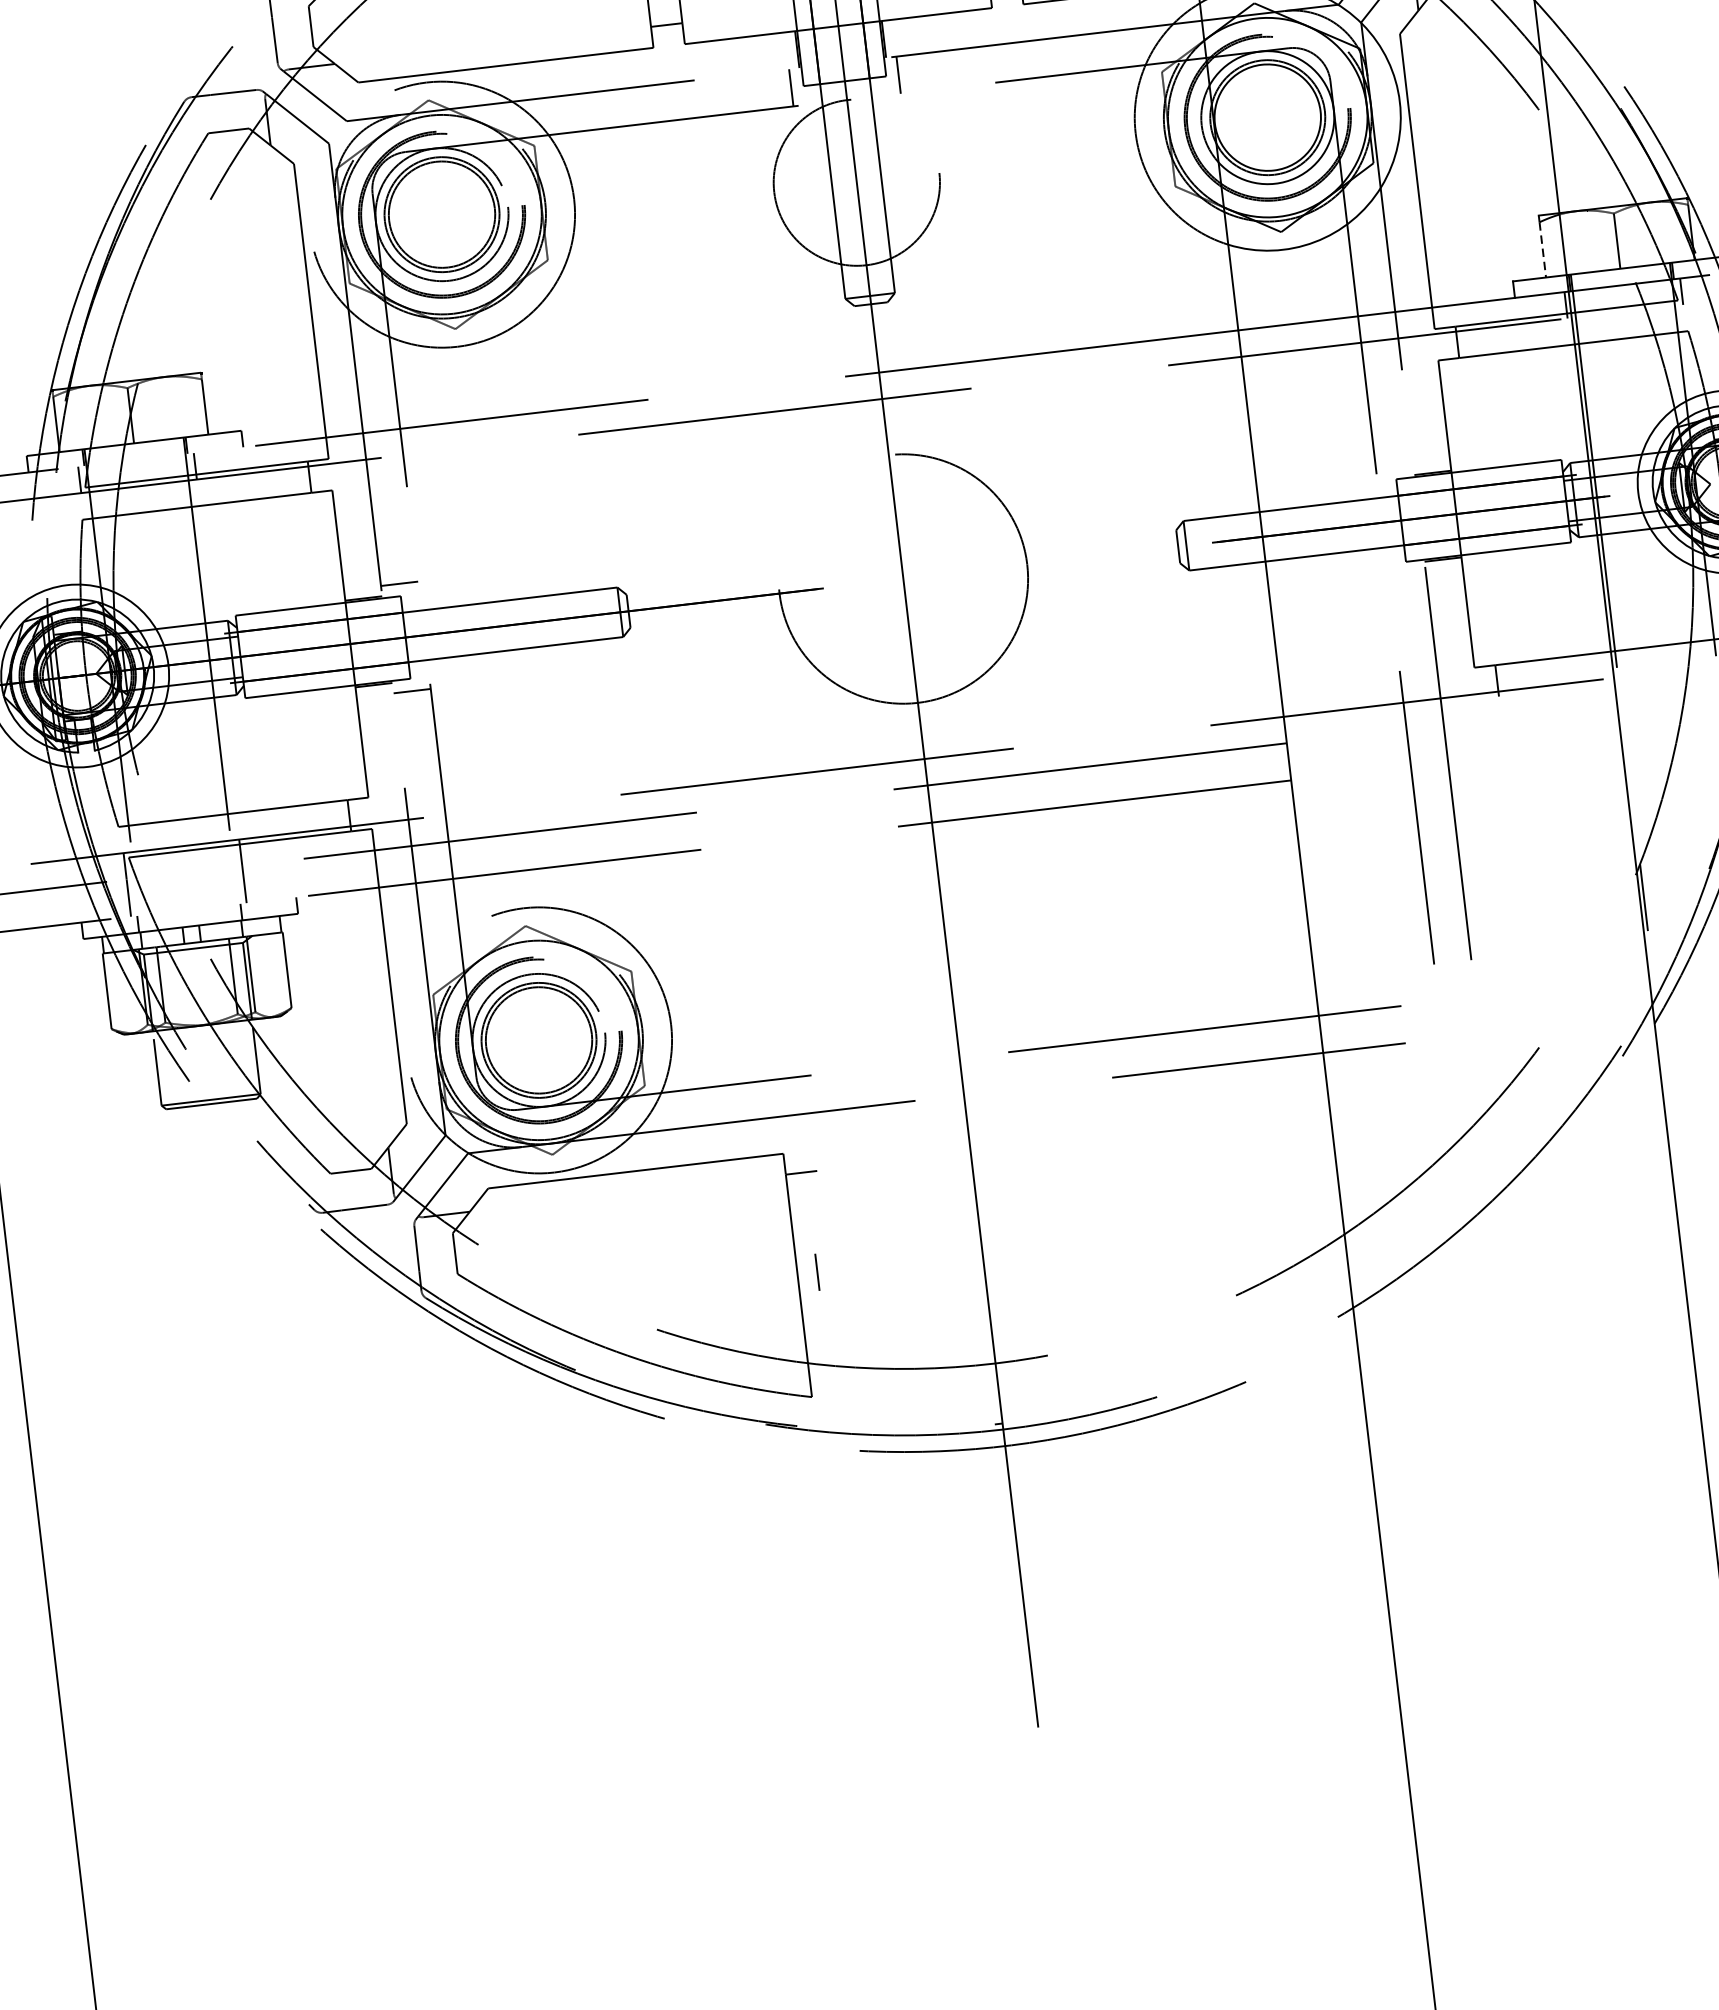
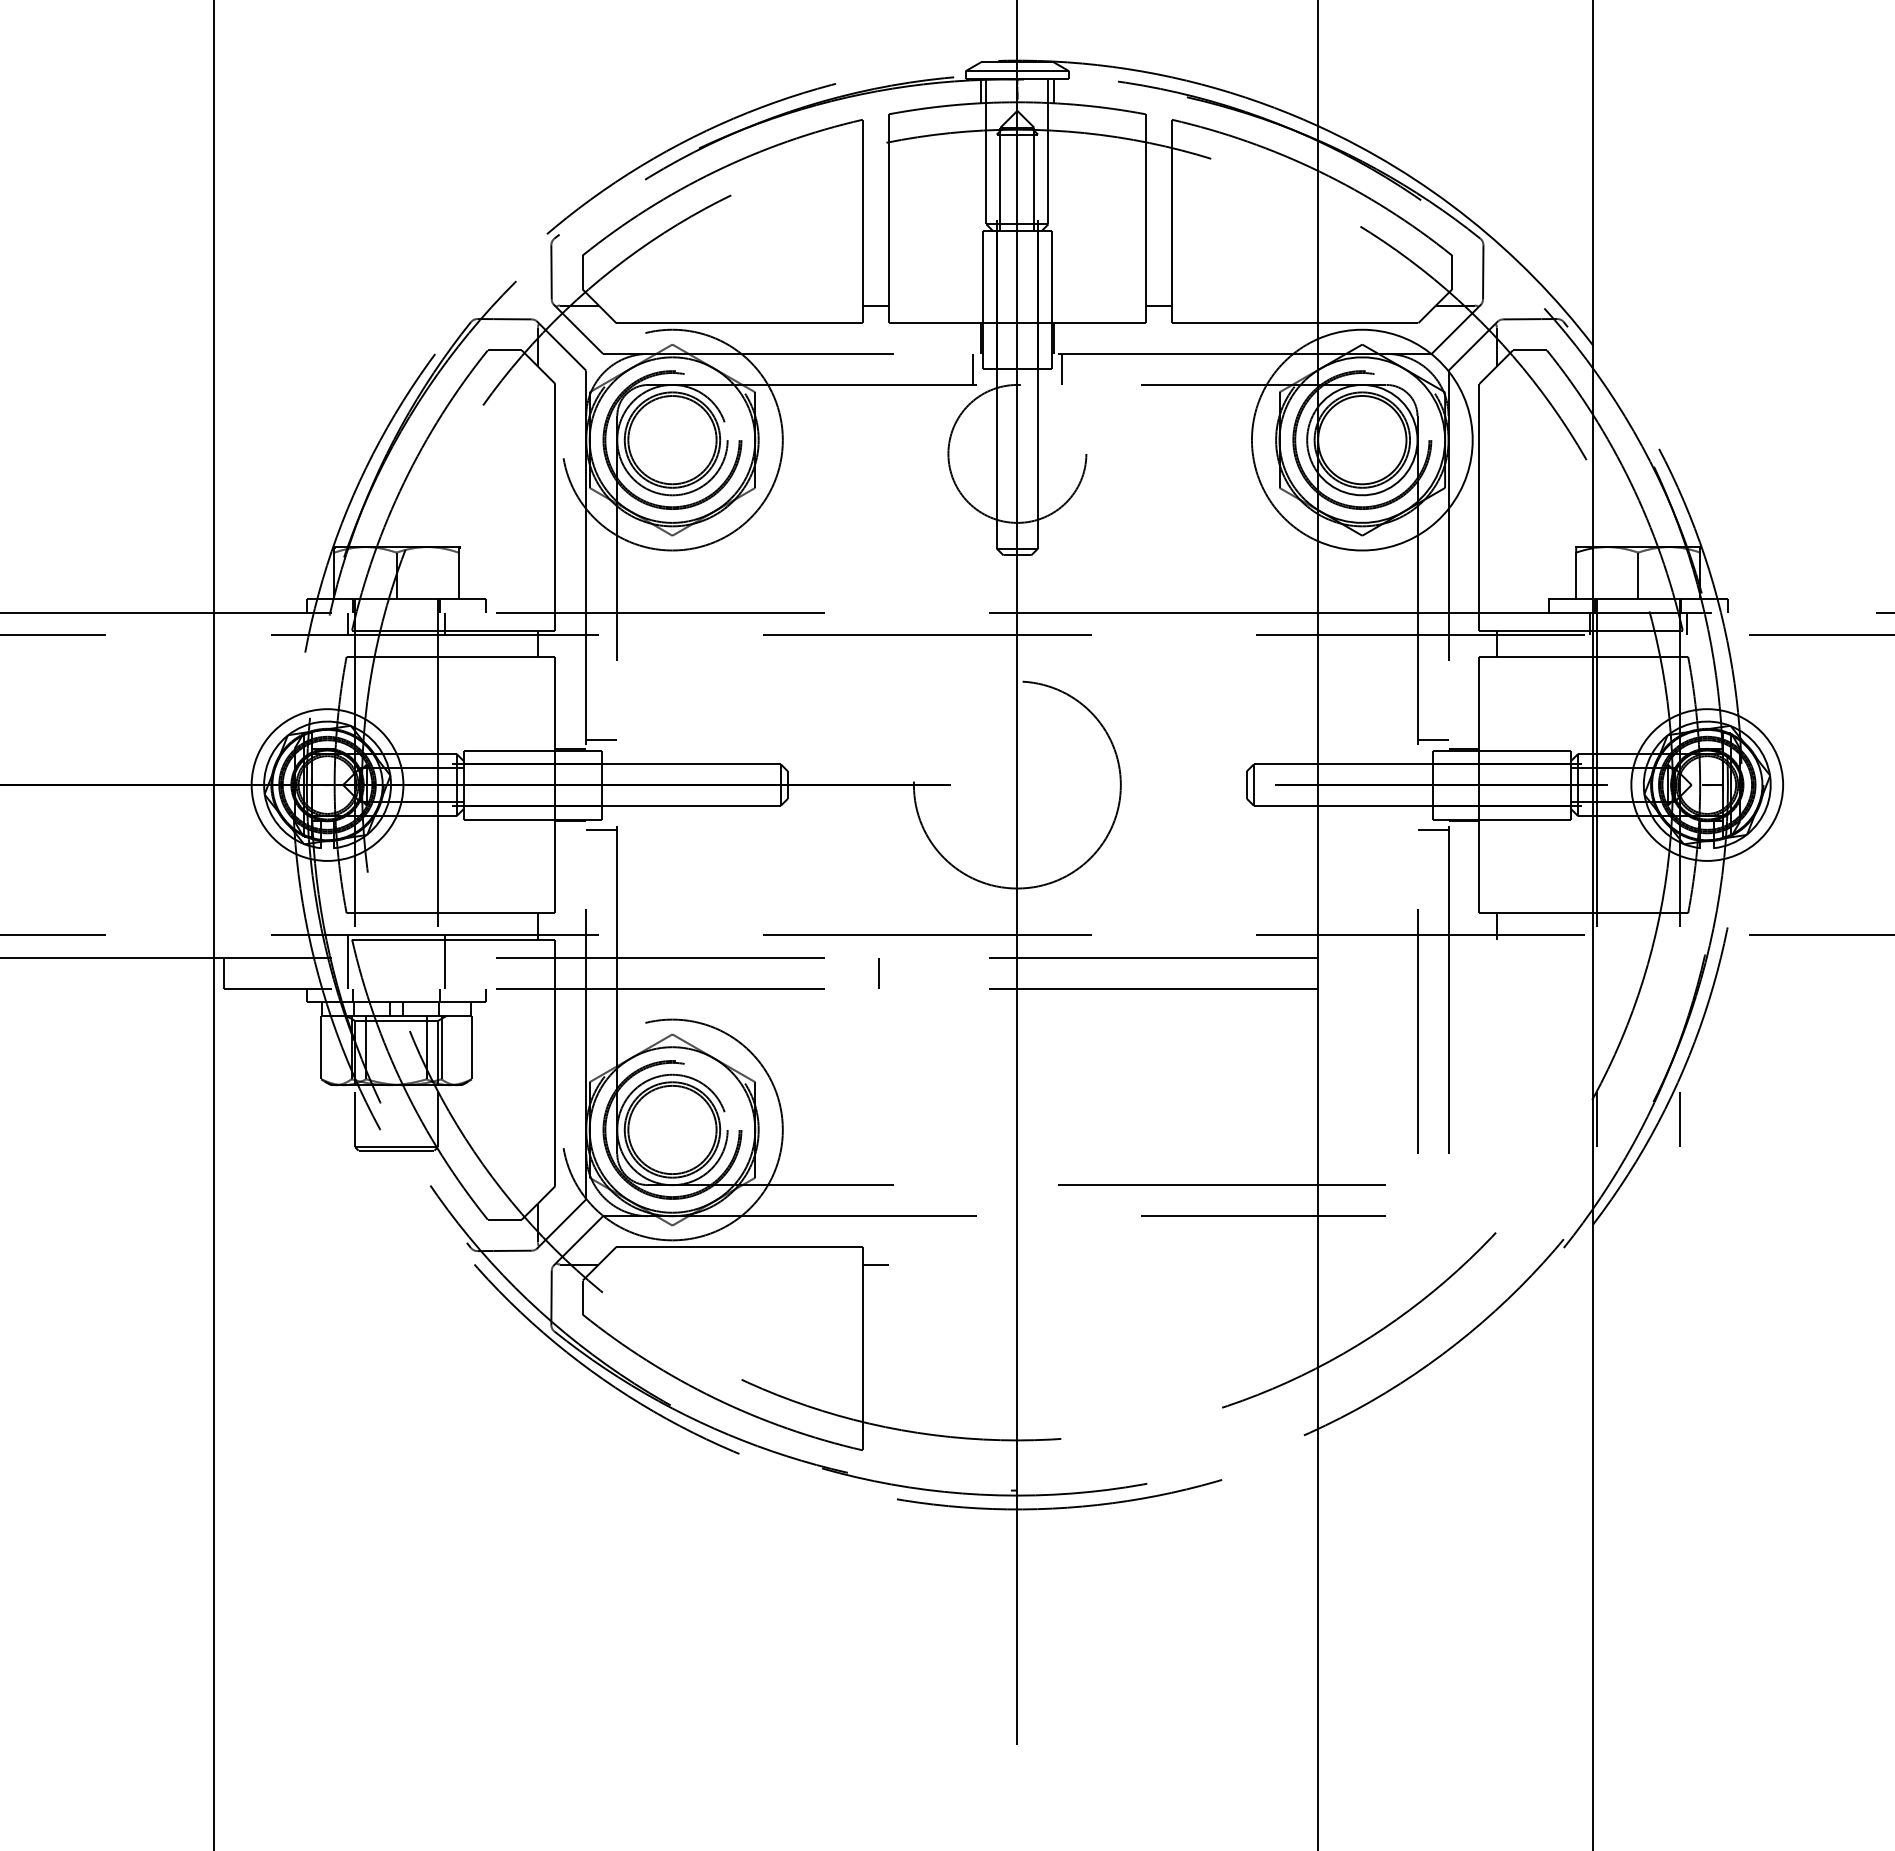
line: (1543, 250) -> (1576, 576), dashed -> solid
line: (1393, 467) -> (1432, 740), added
line: (1406, 573) -> (1432, 829), added
line: (816, 1272) -> (878, 973), moved

